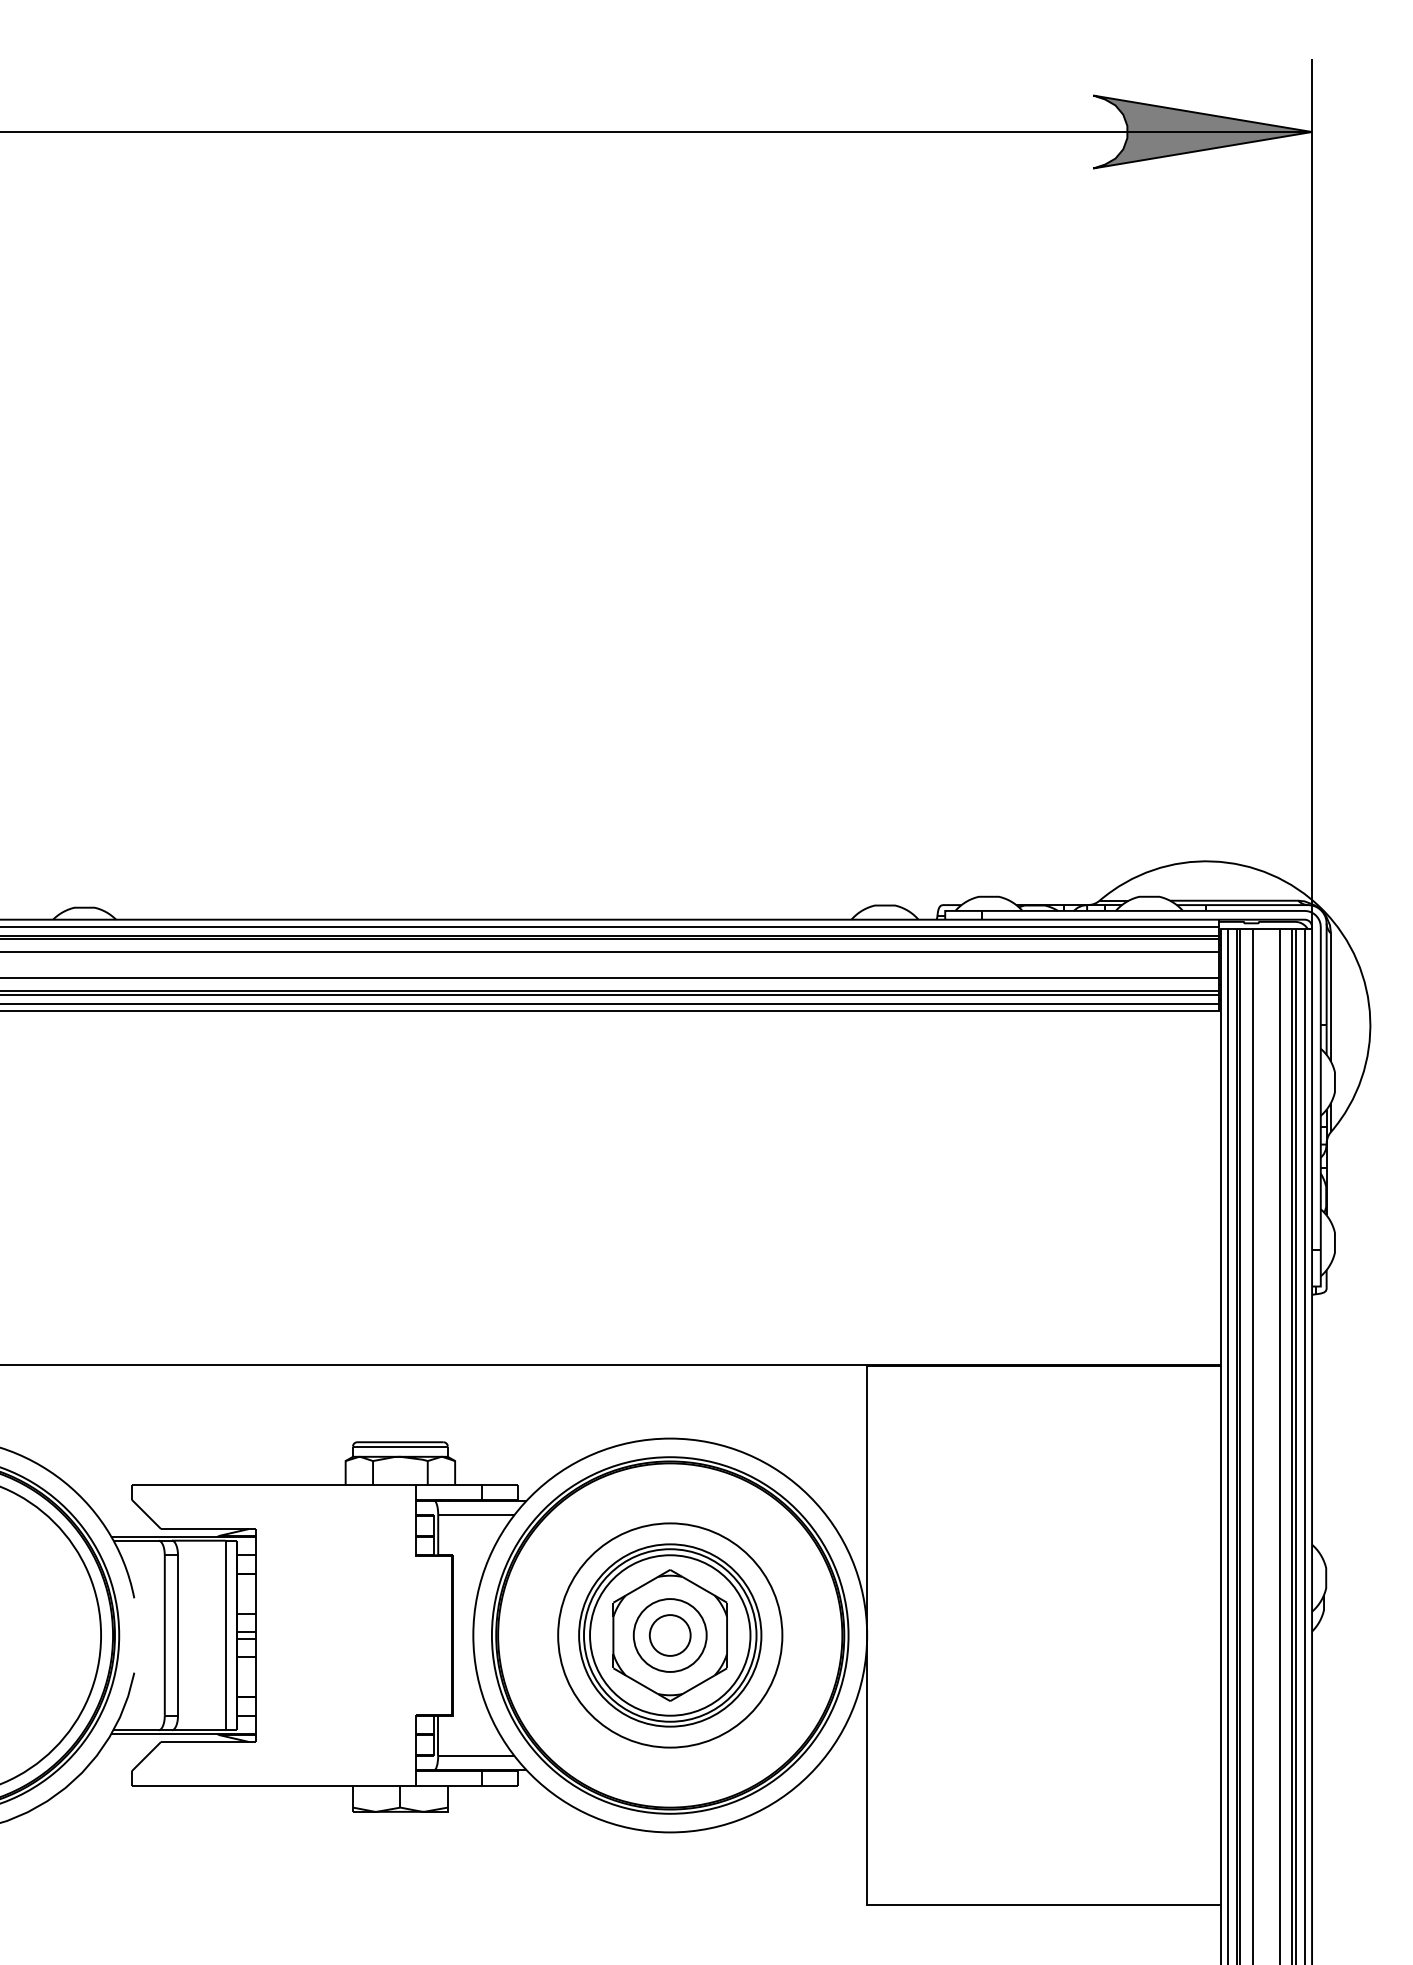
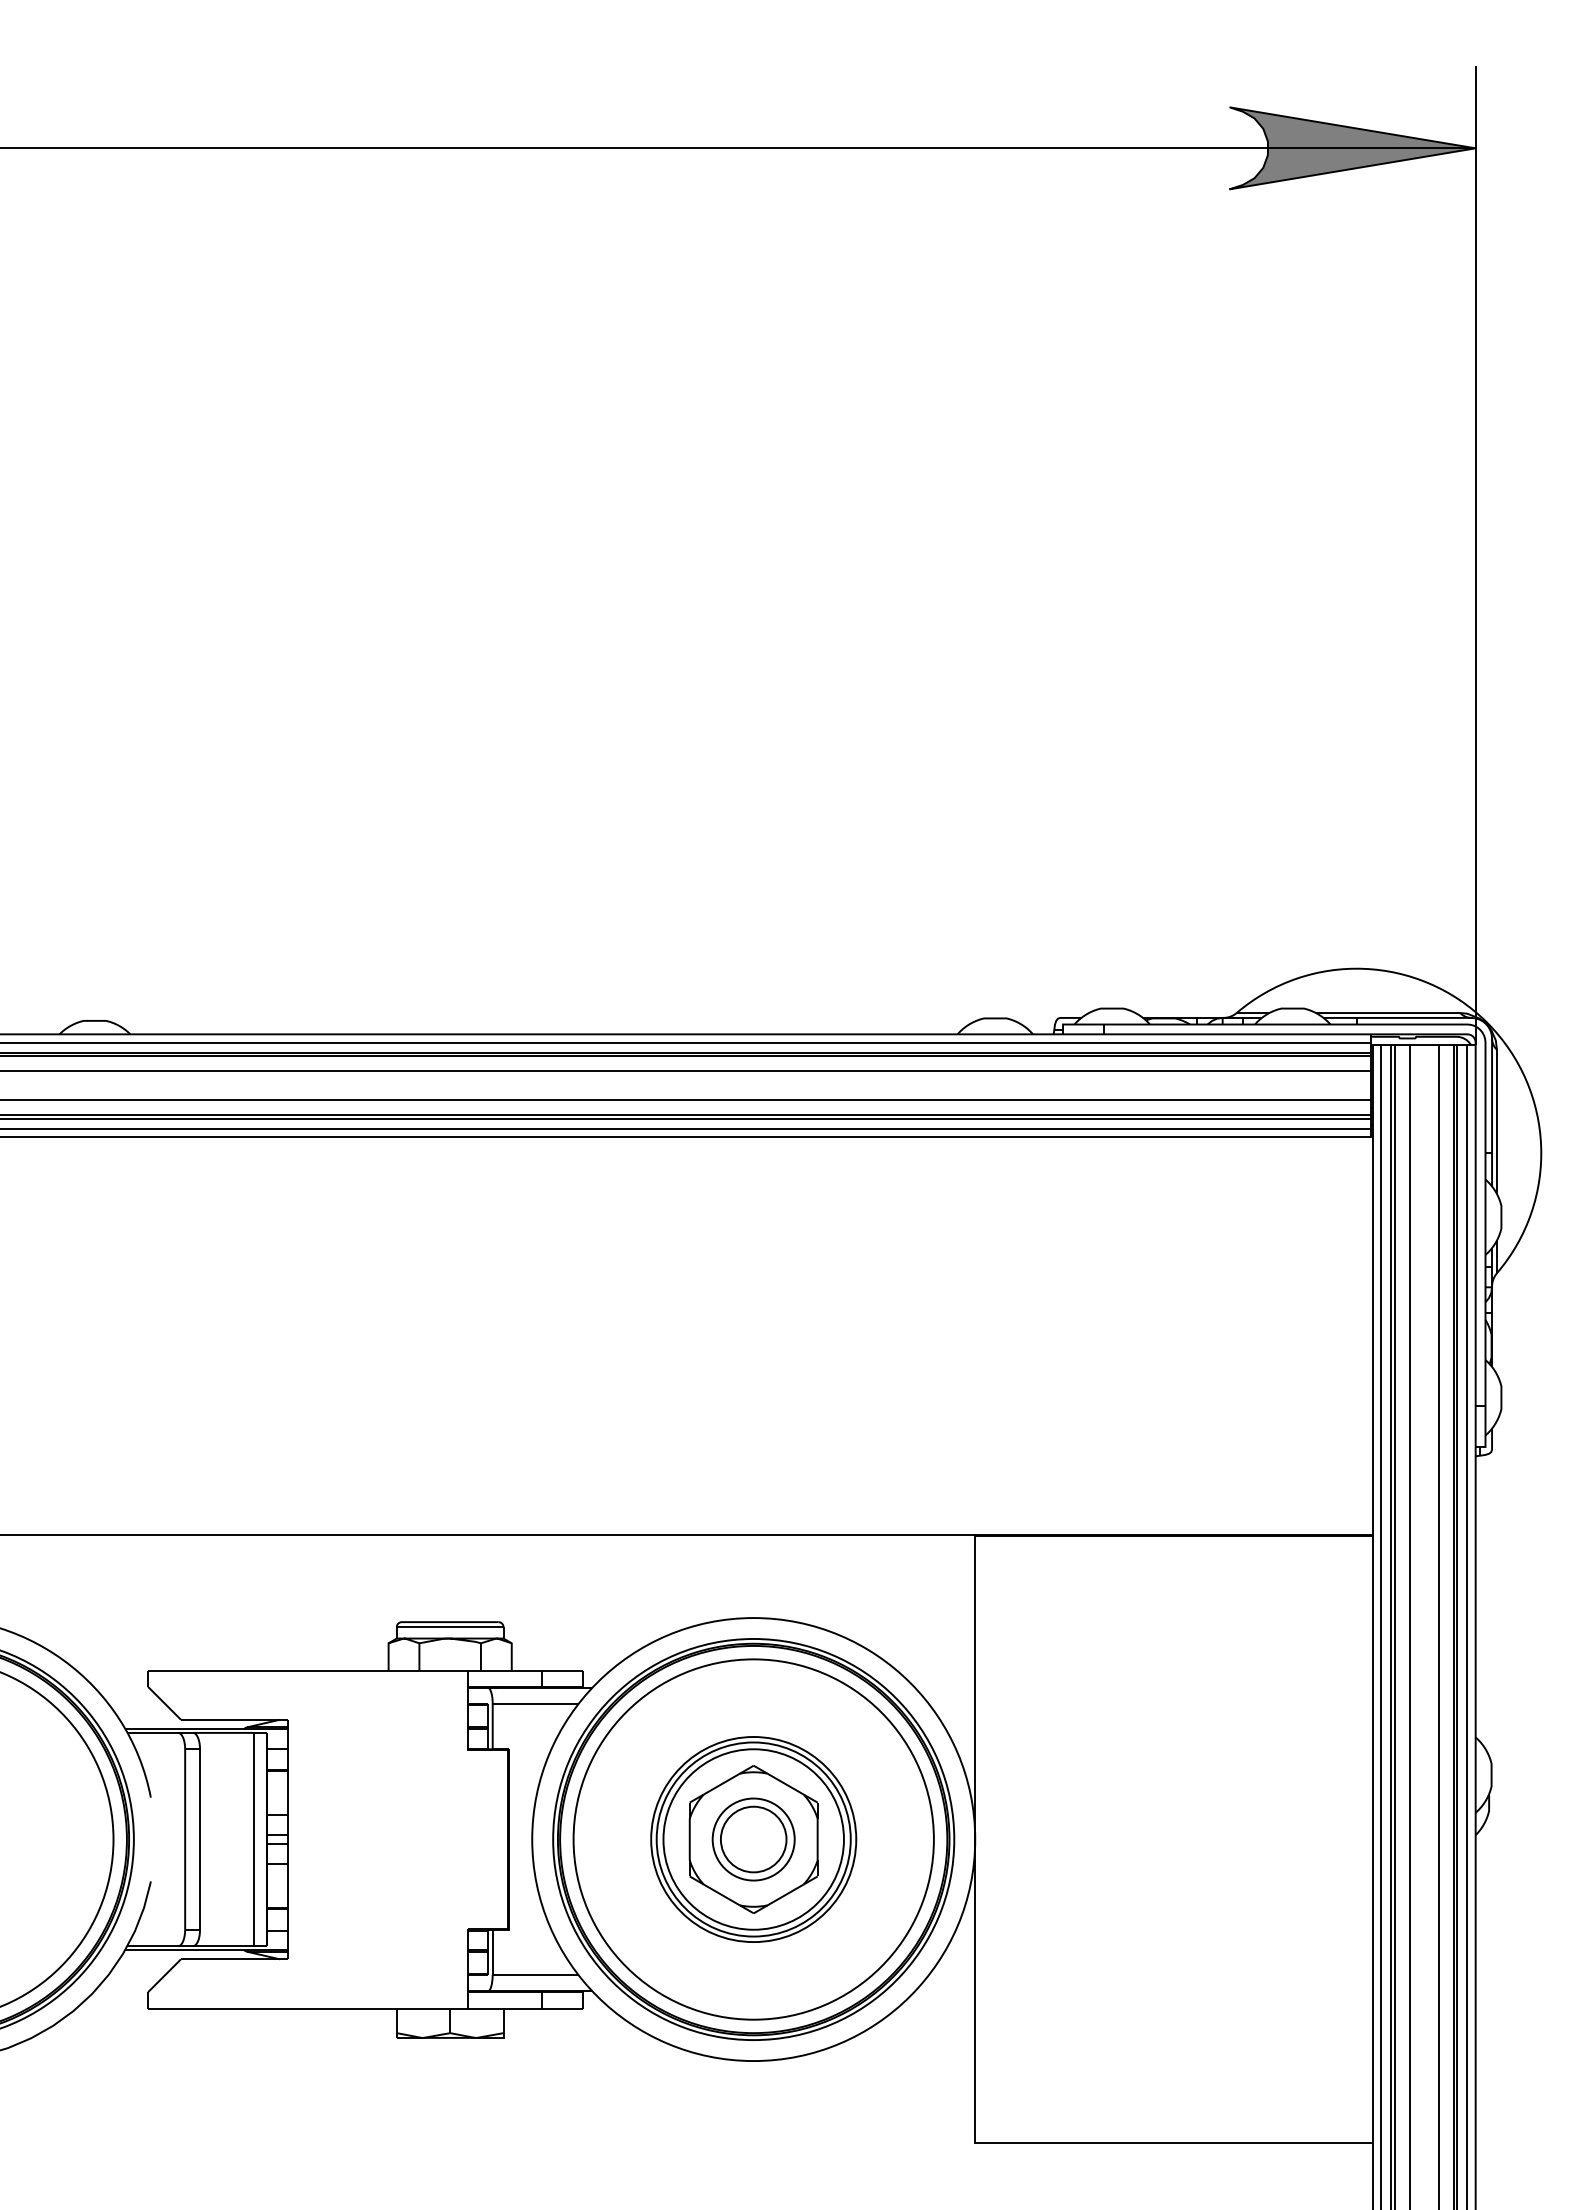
circle: (670, 1635) -> (753, 1839), size x1.43
circle: (670, 1635) -> (753, 1839), size x1.43

